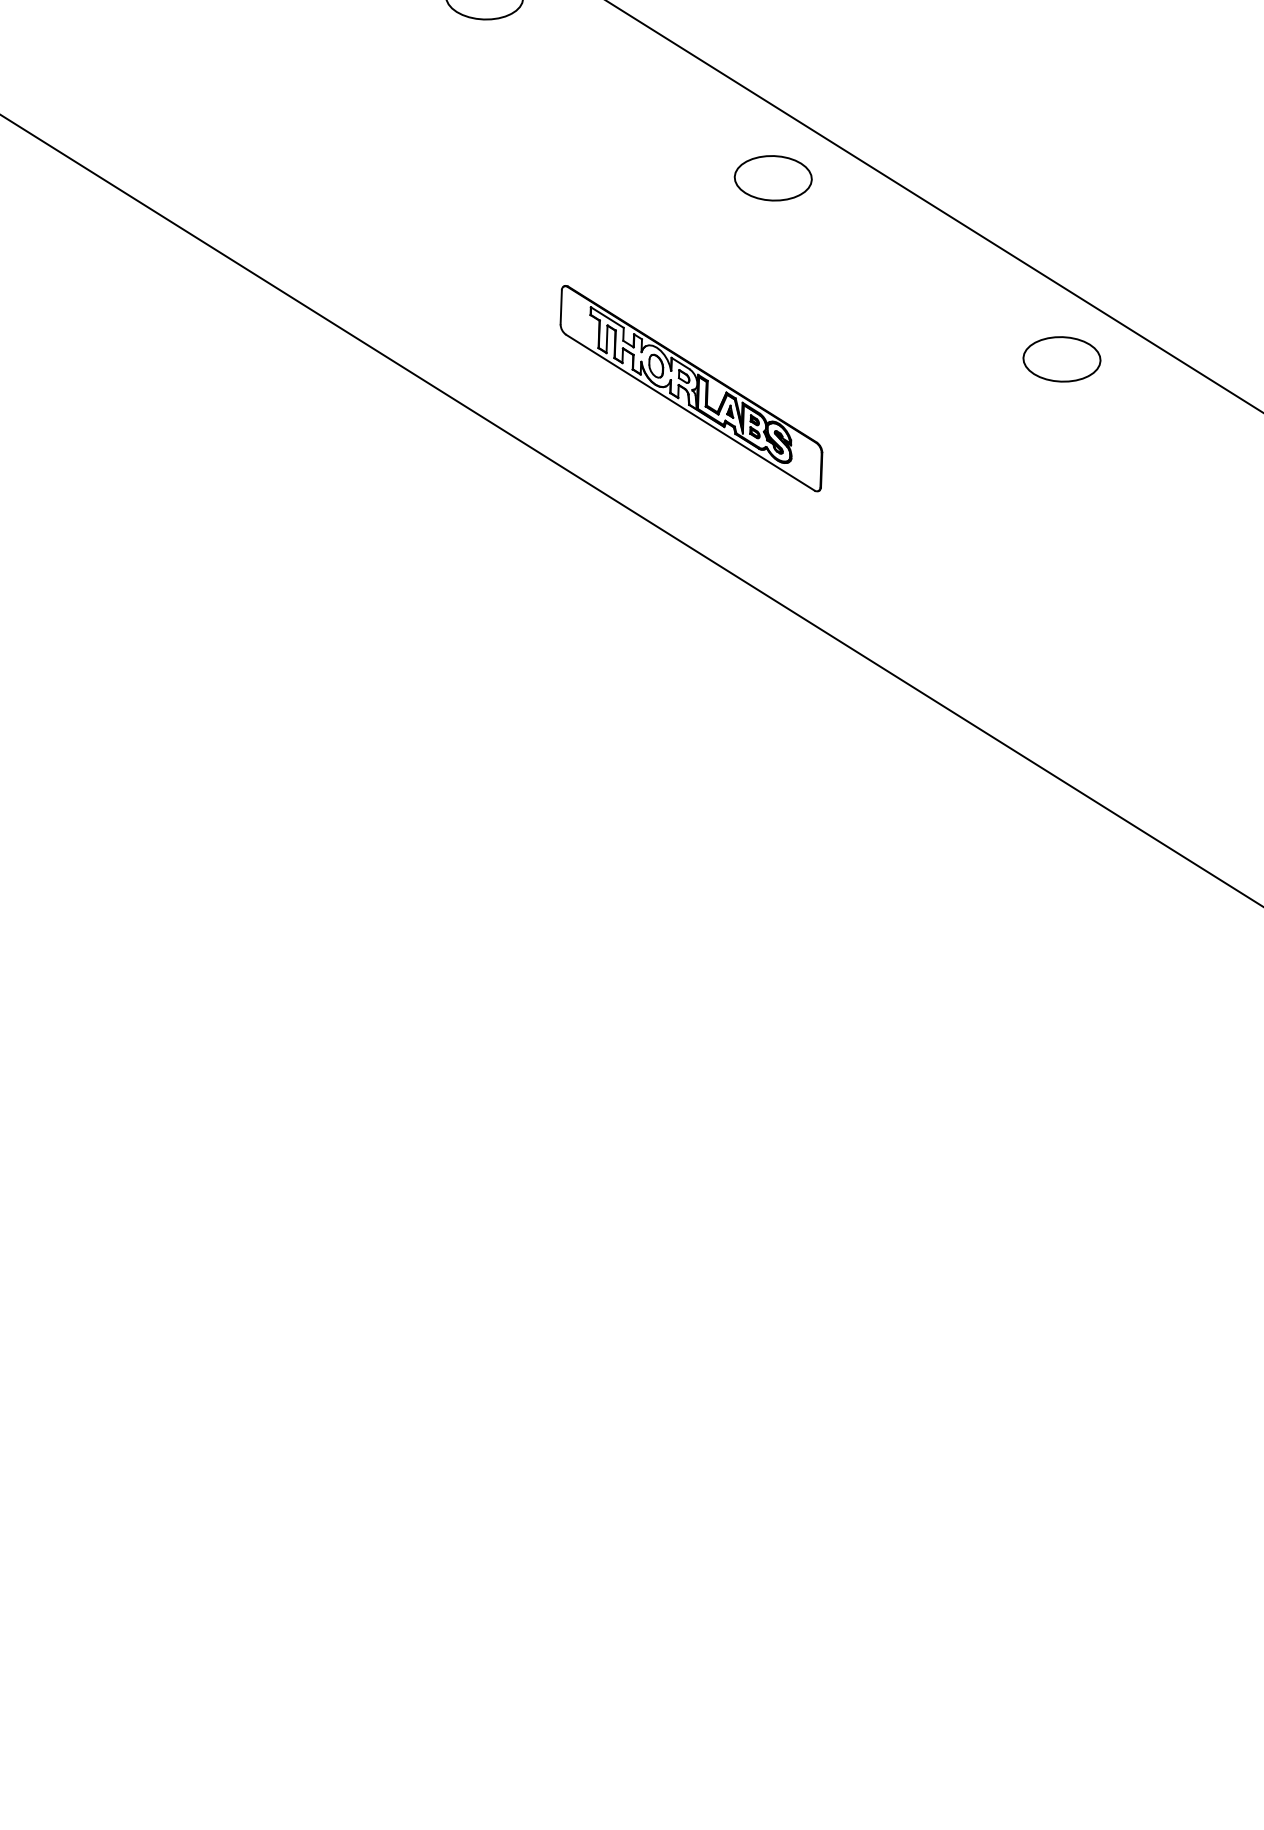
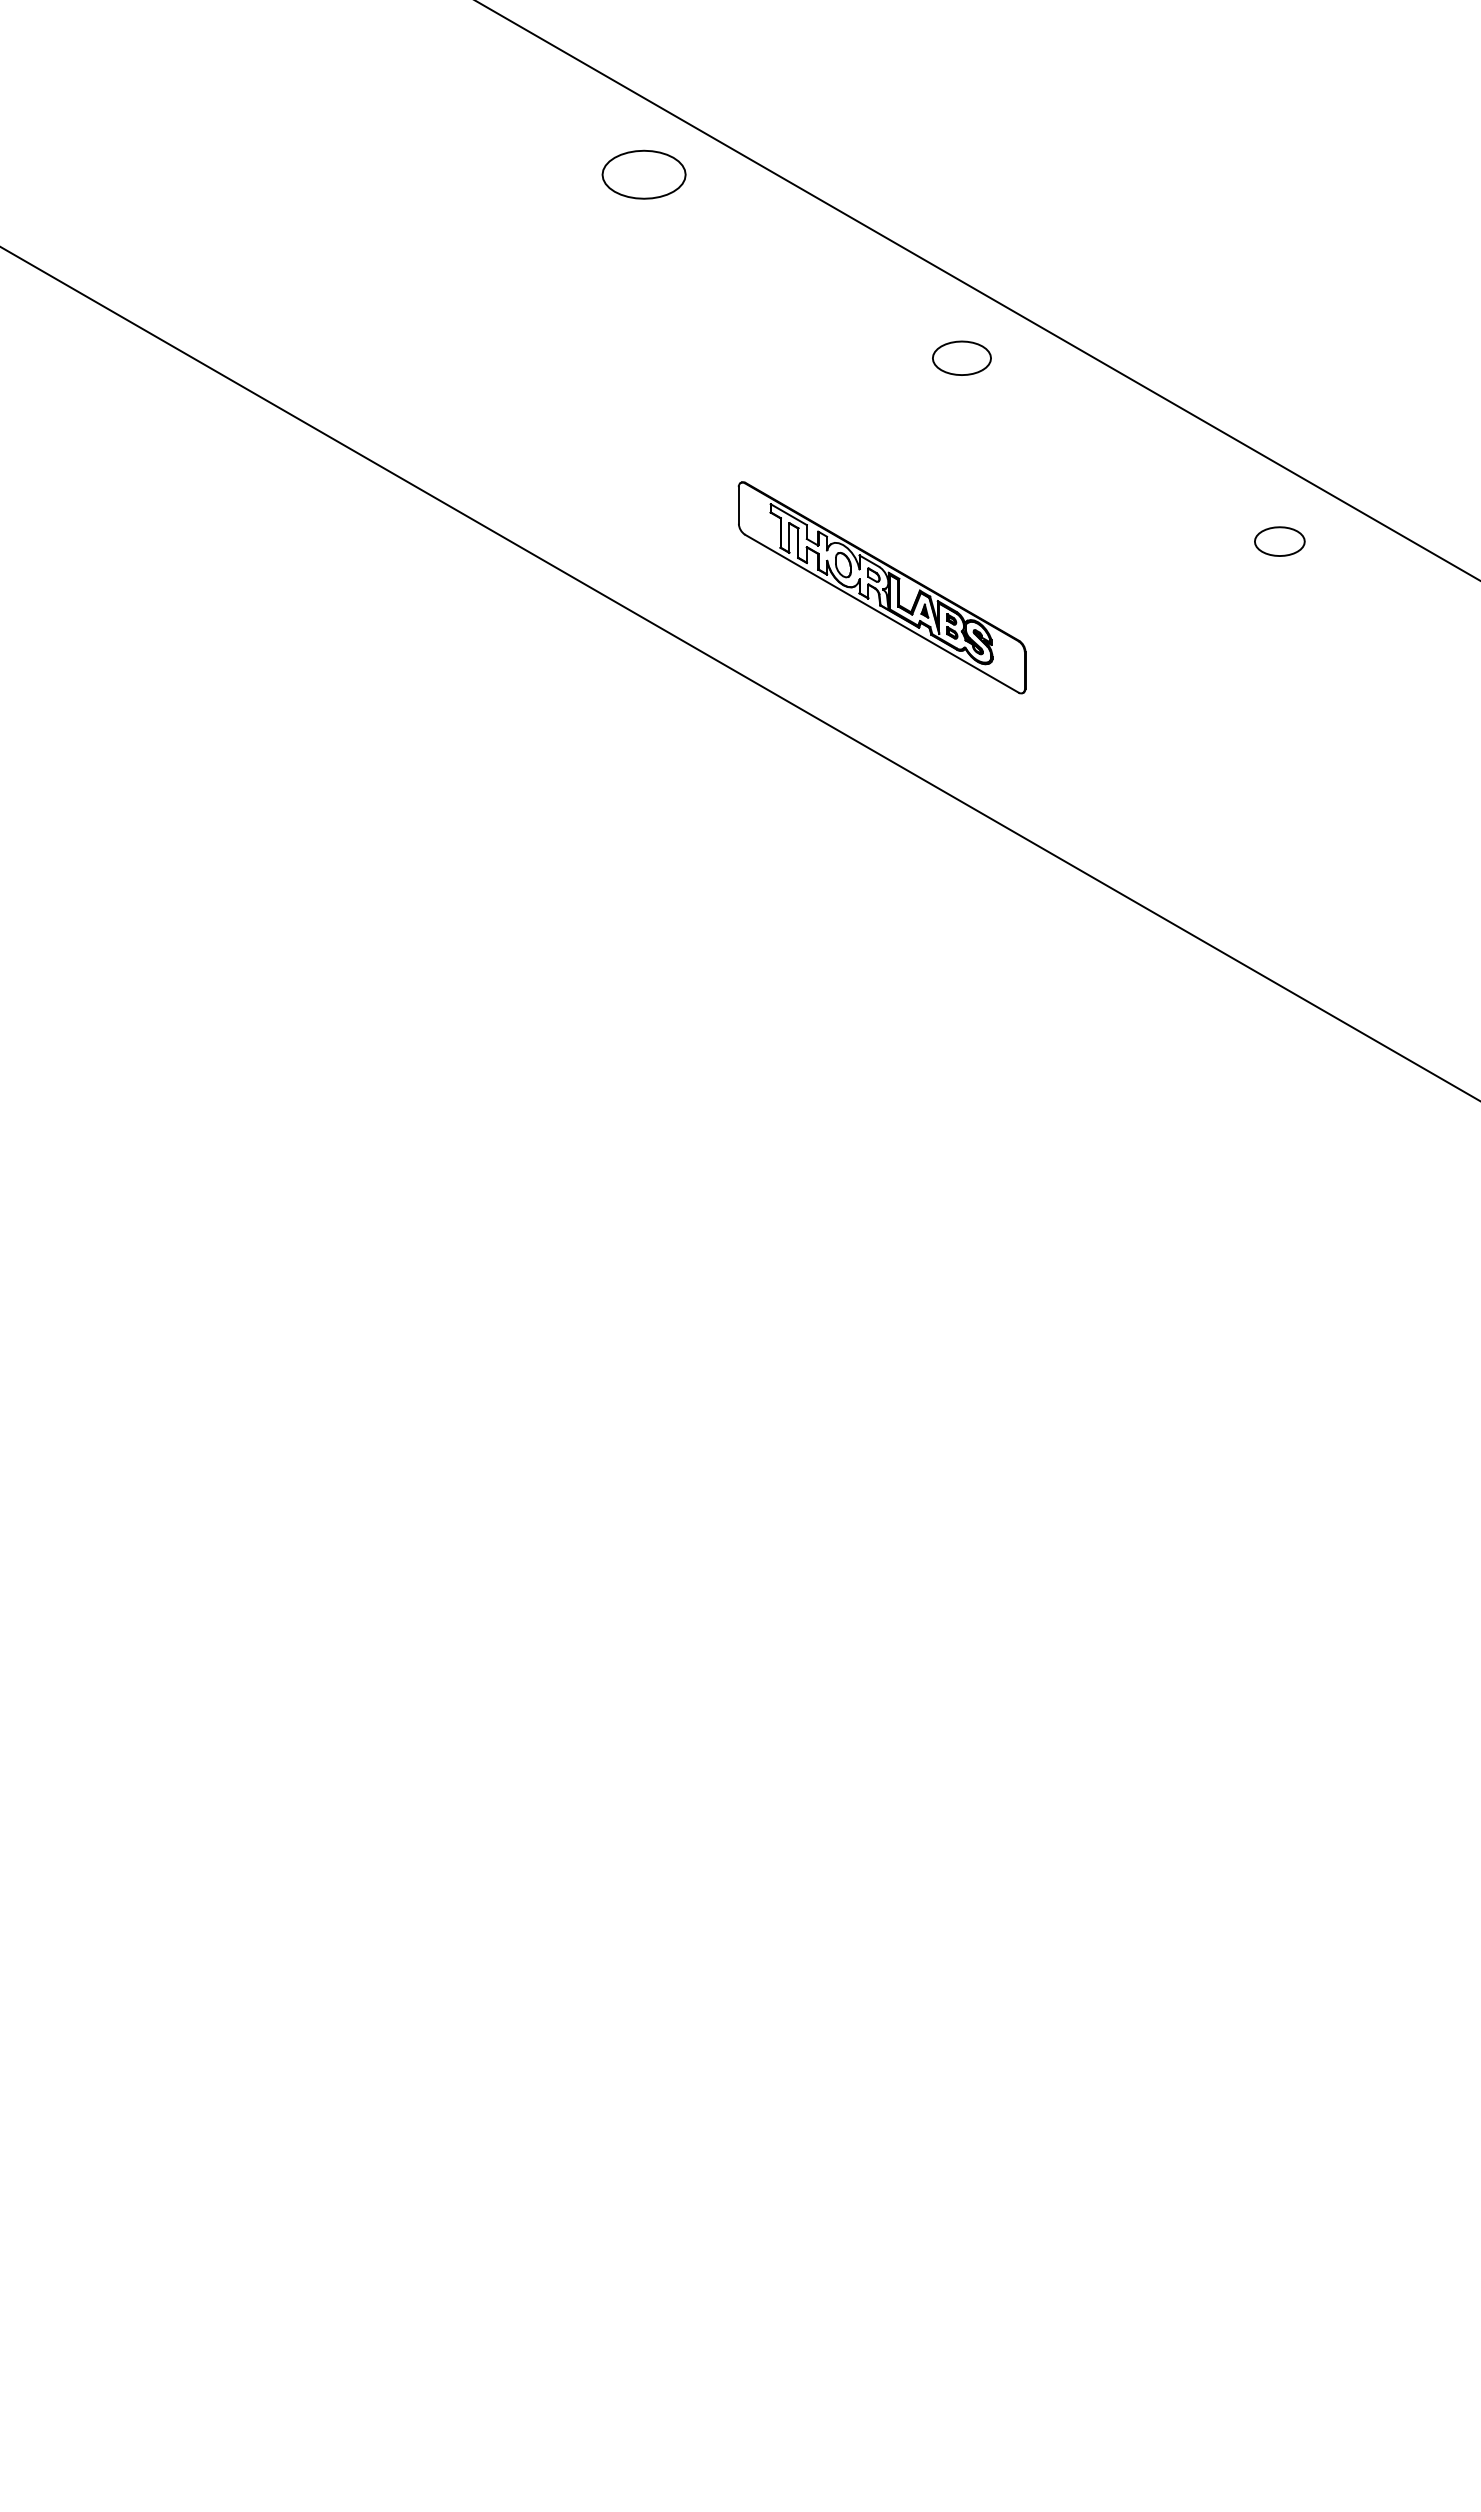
part: (772, 178) -> (961, 358), size x0.7
part: (1061, 359) -> (1279, 541), size x0.6

